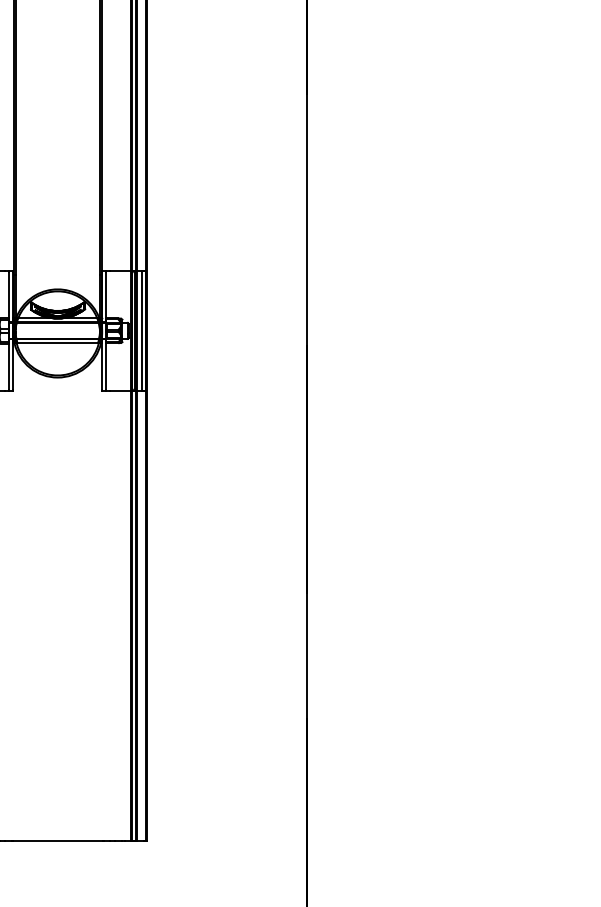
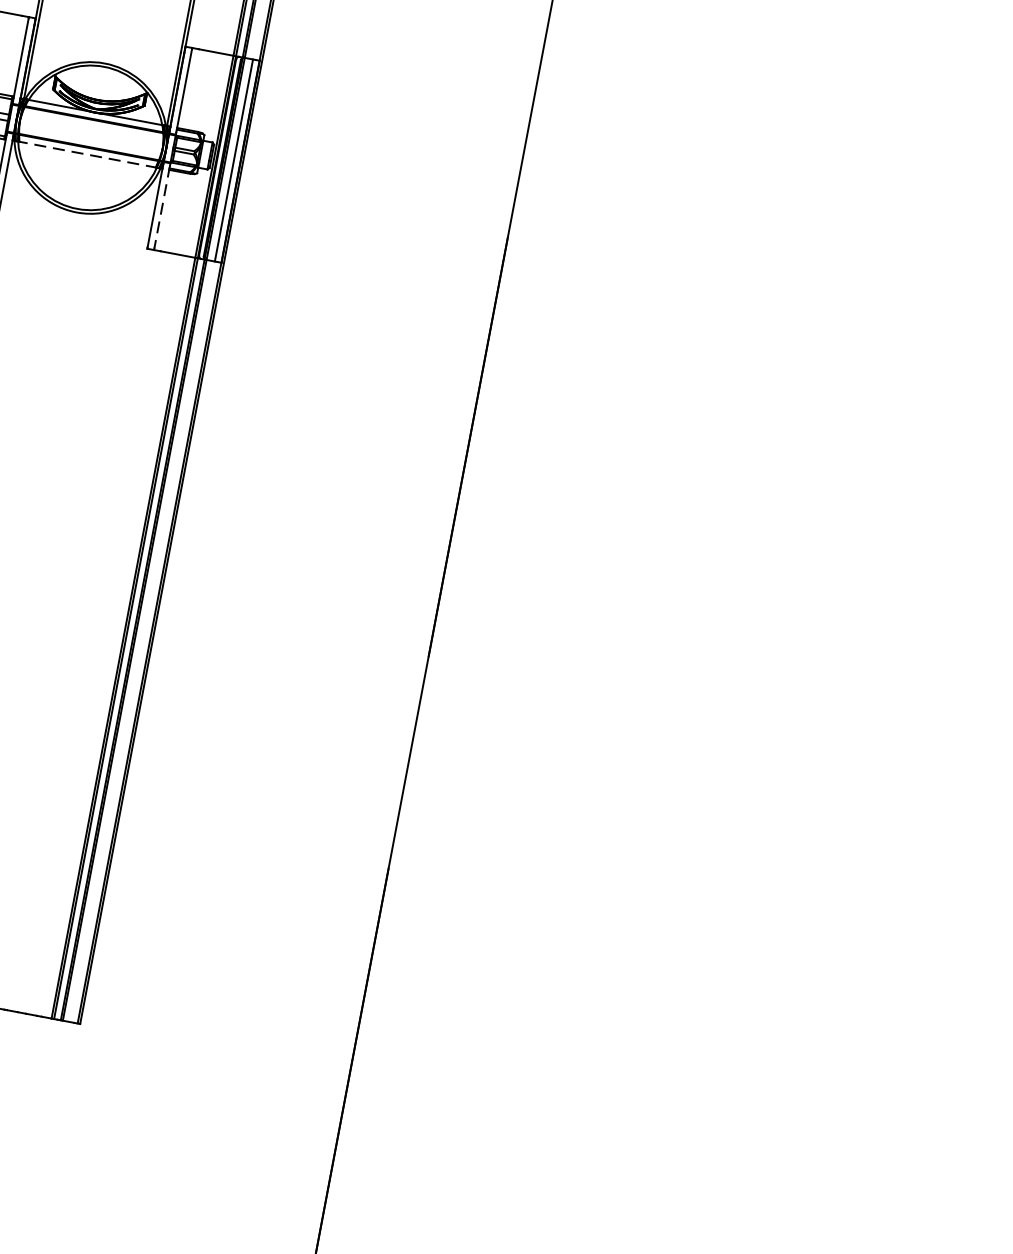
line: (57, 343) -> (87, 154), solid -> dashed
line: (106, 365) -> (162, 207), solid -> dashed

